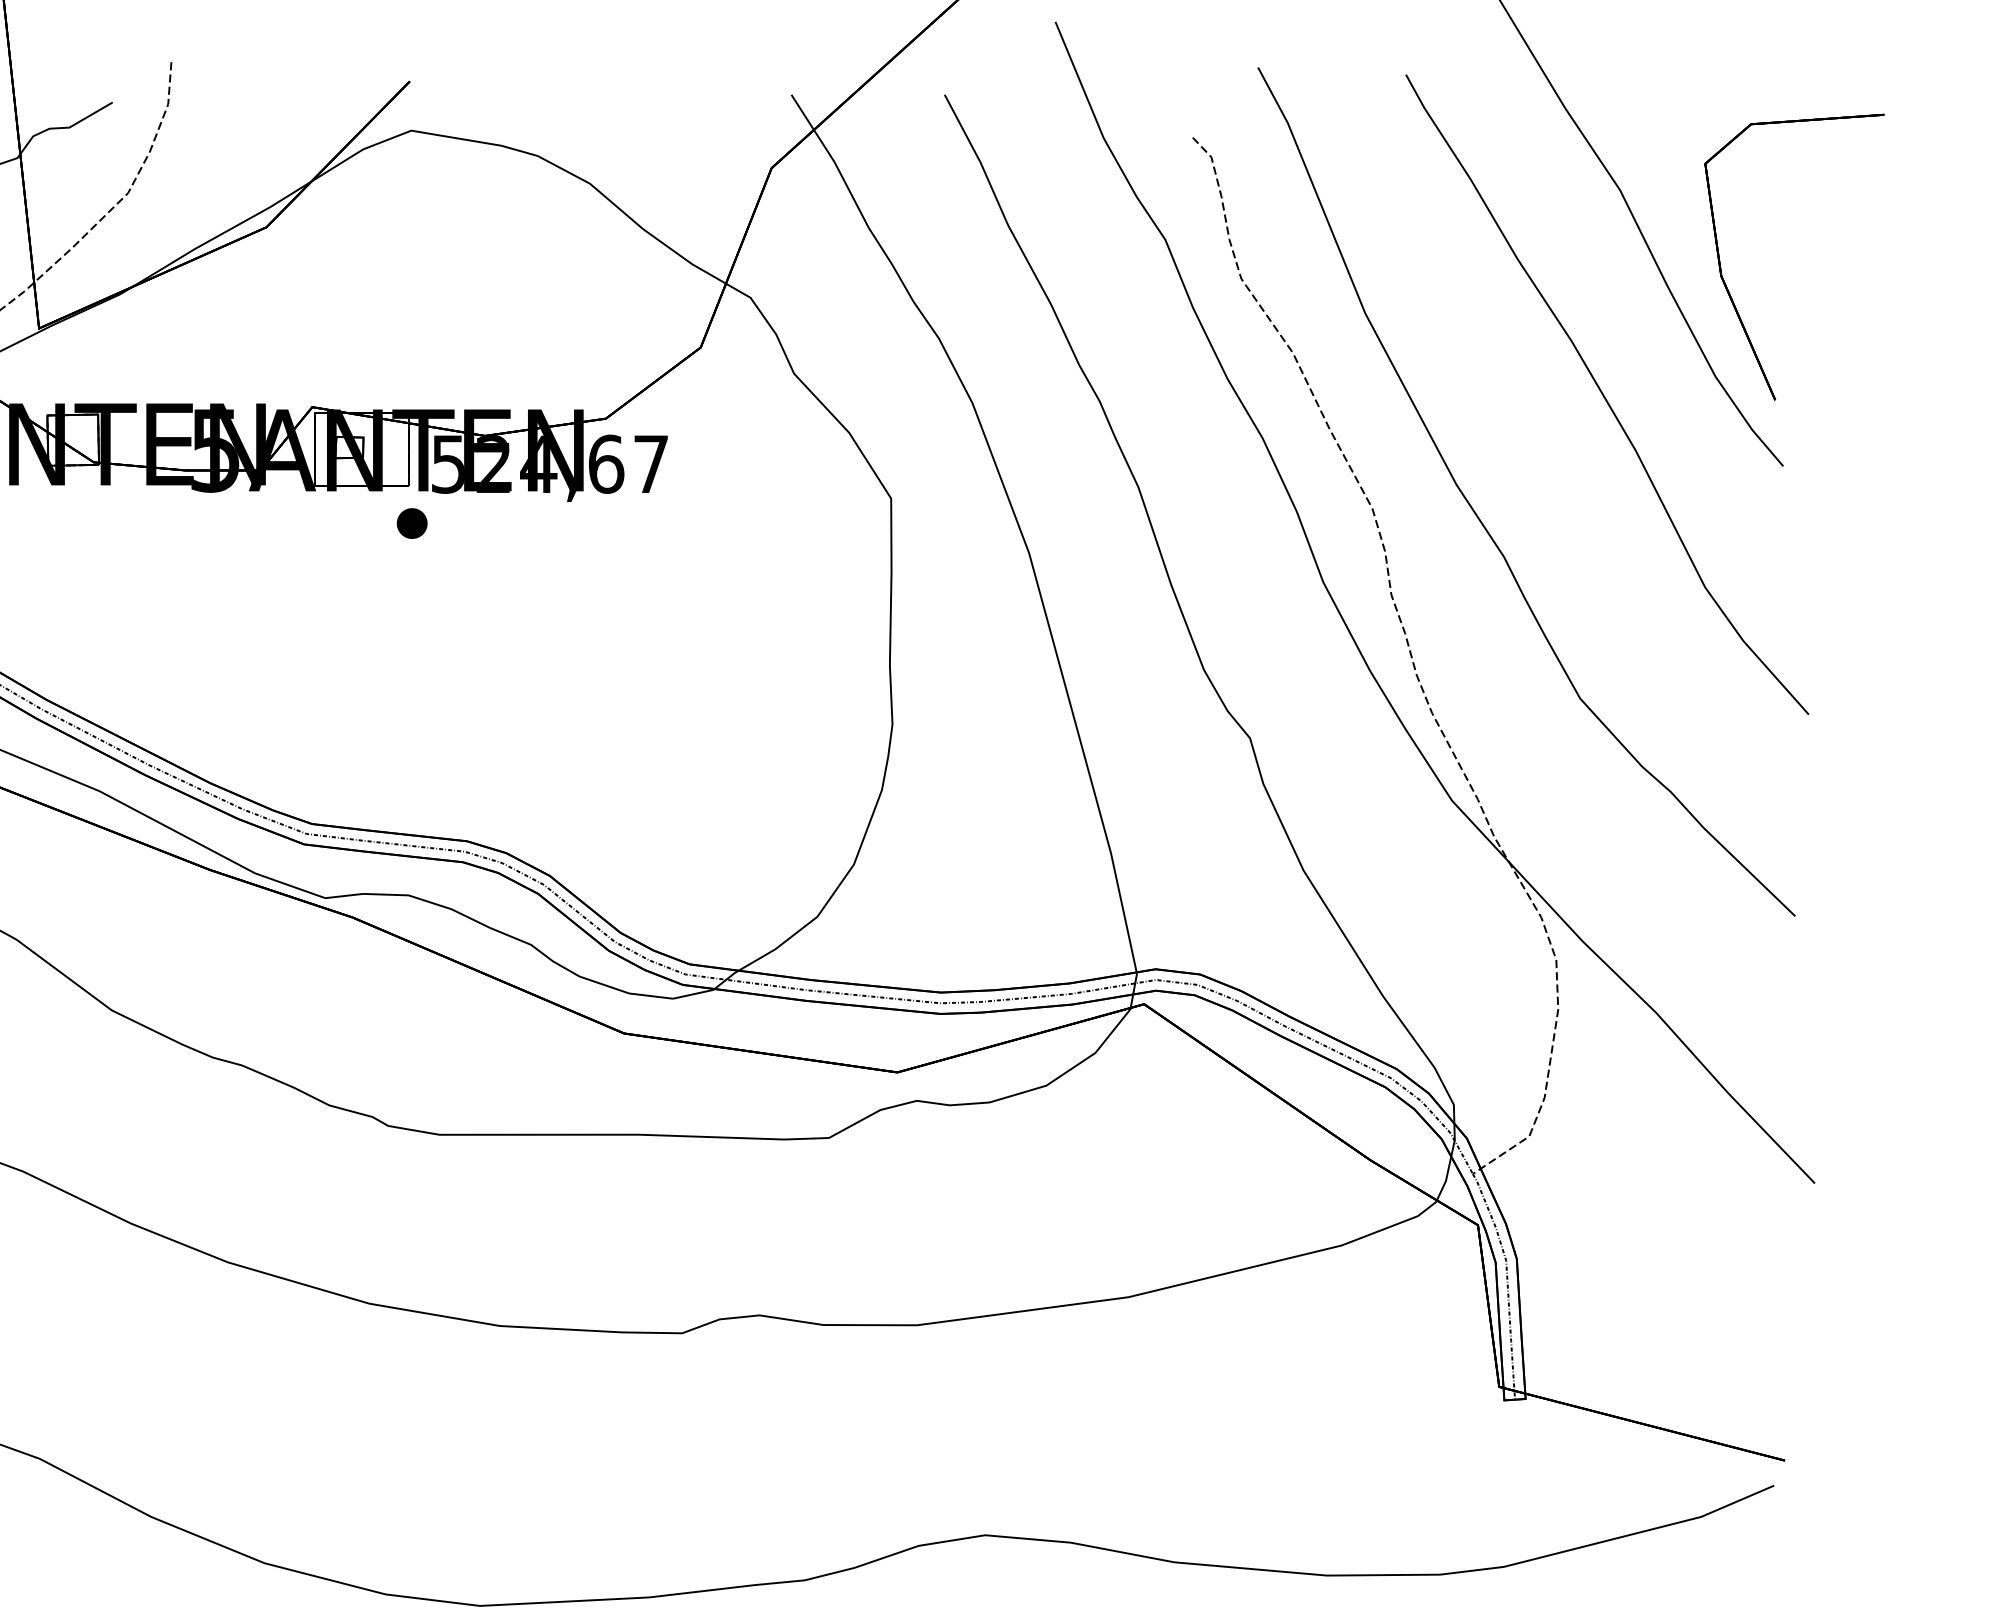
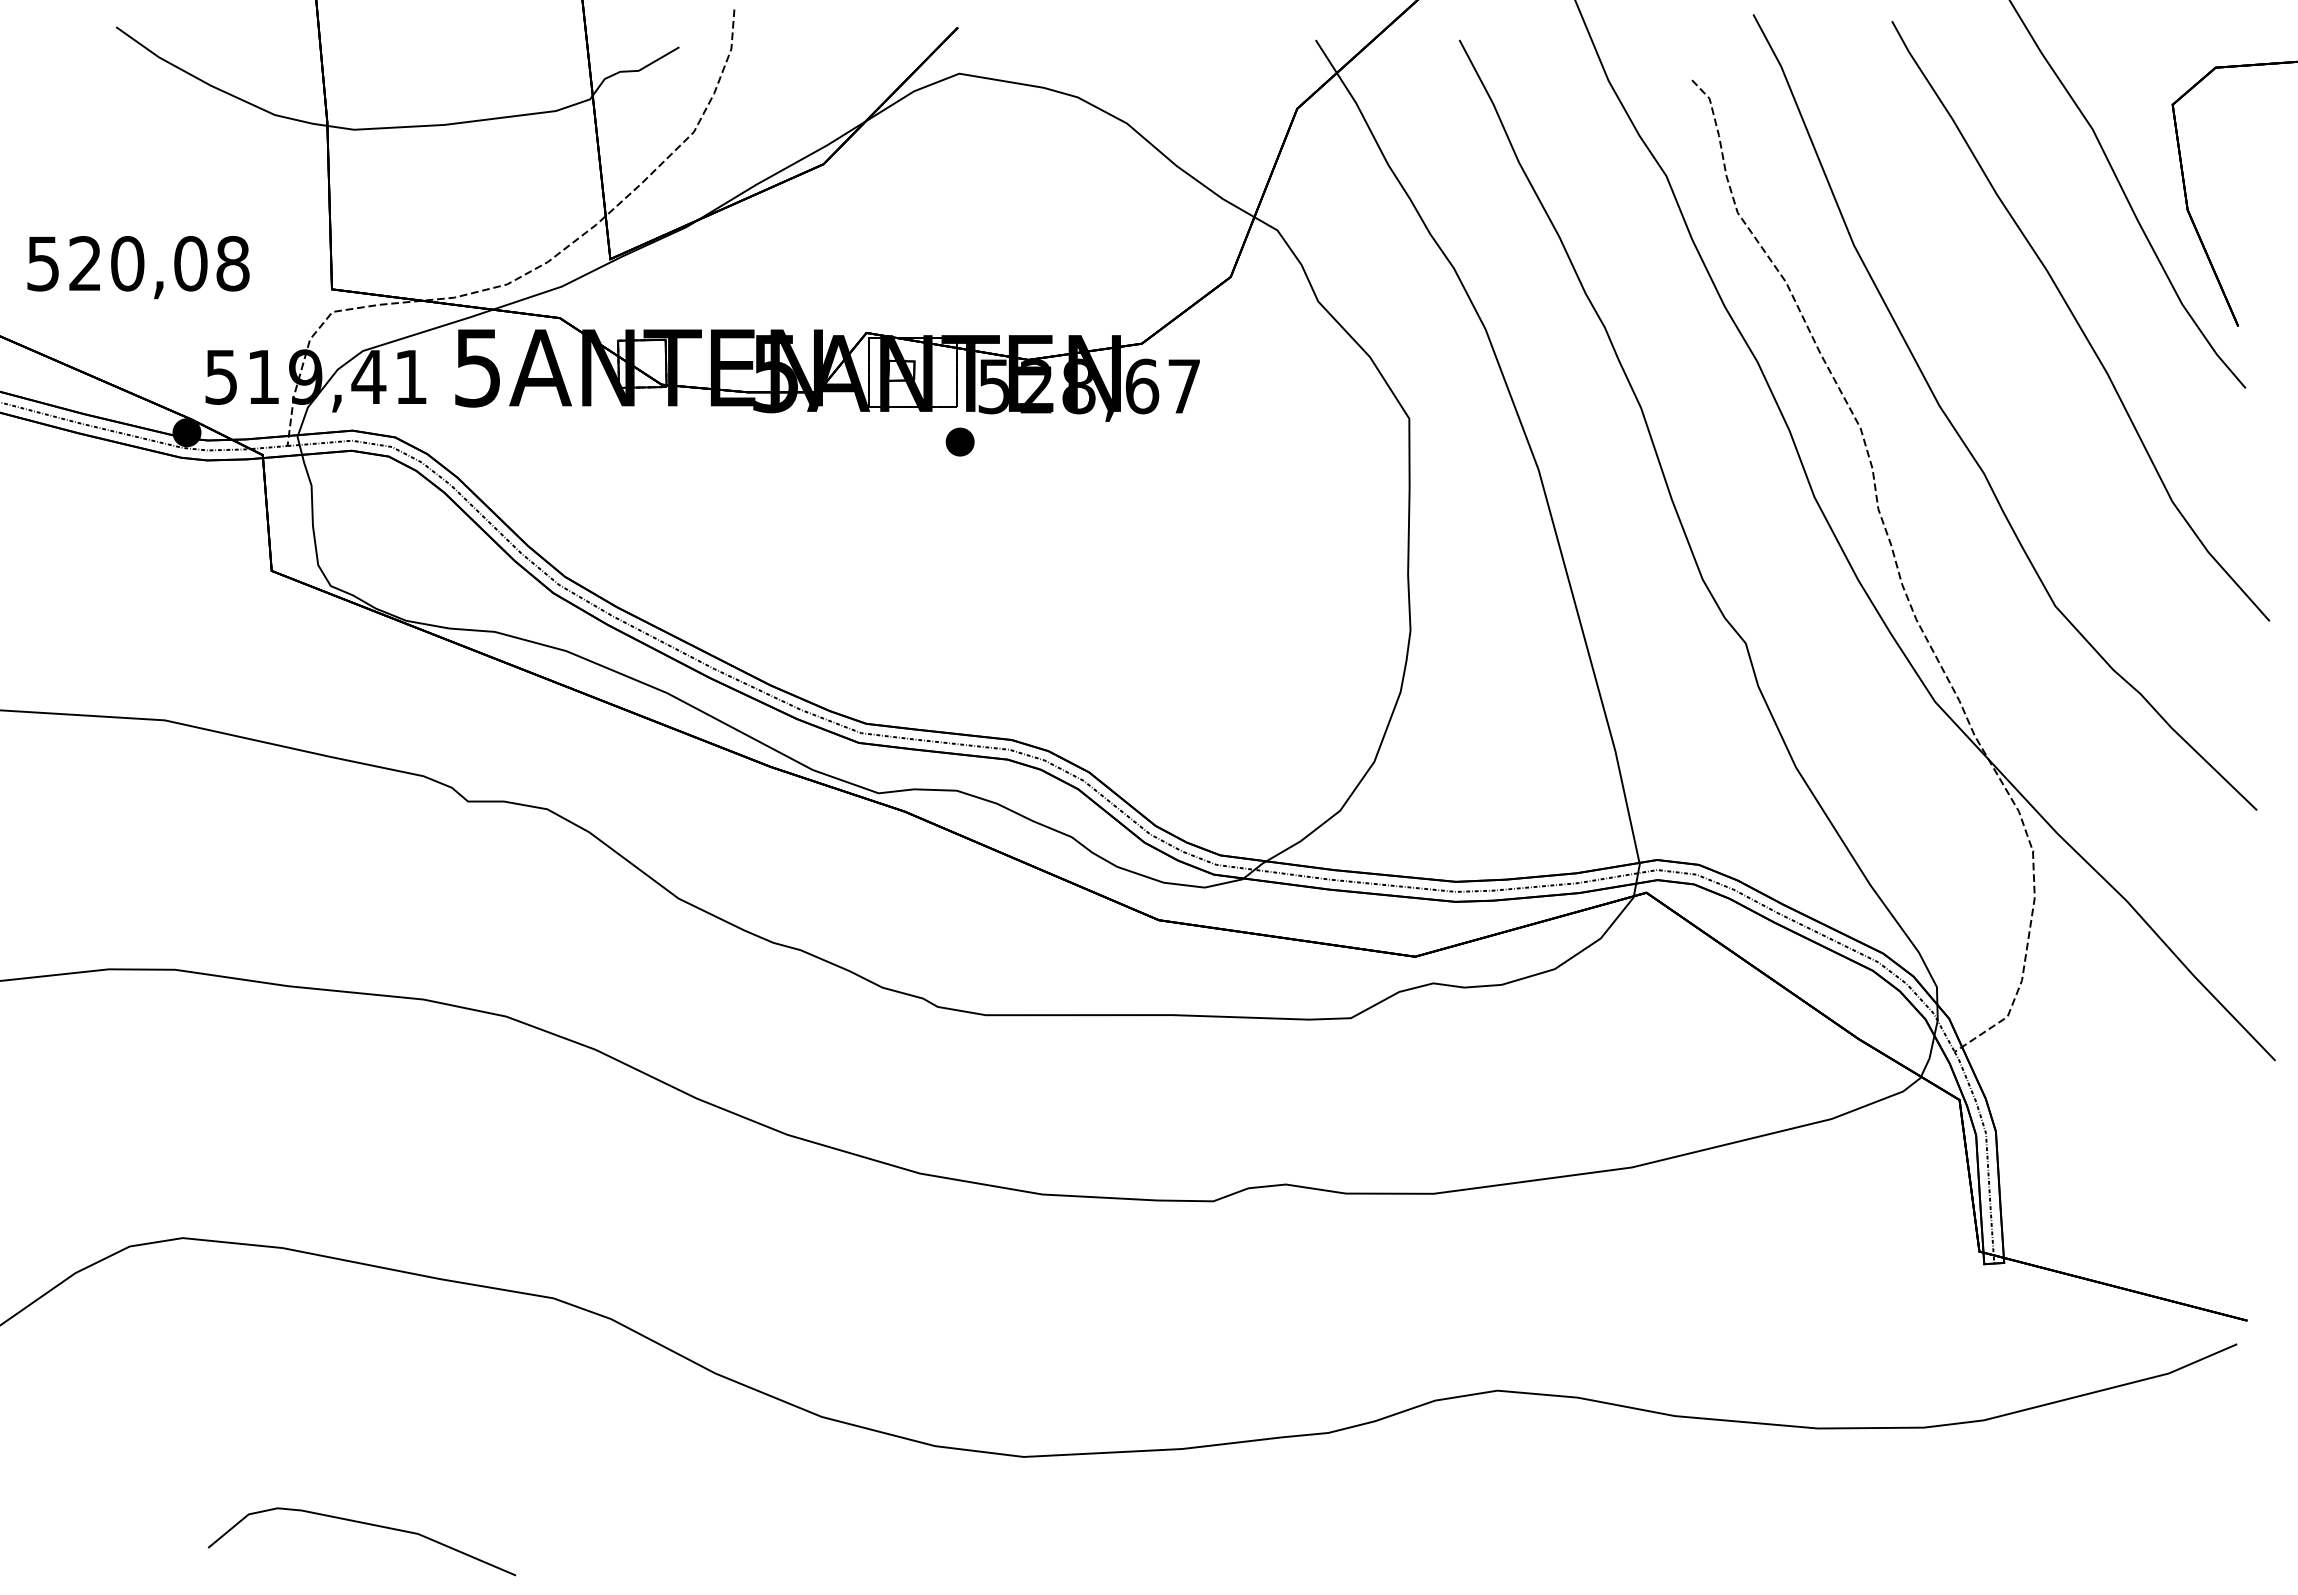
text: (538, 464) -> (1078, 386), 524,67 -> 528,67

